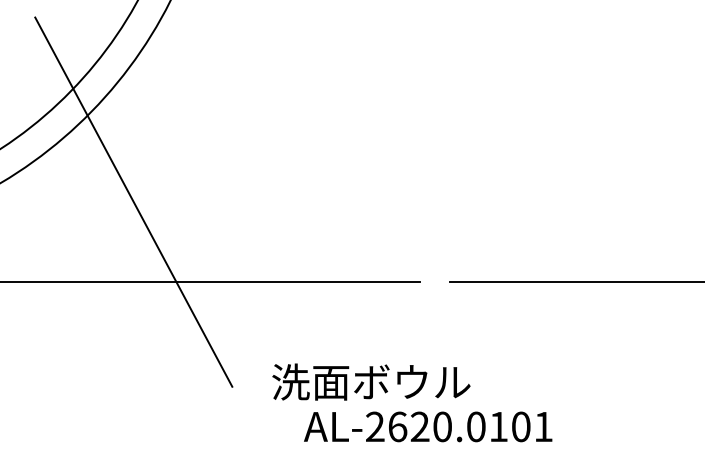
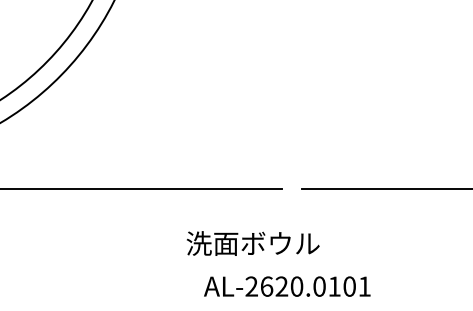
line: (133, 201) -> (89, 135), removed
text: (371, 382) -> (253, 243), moved

